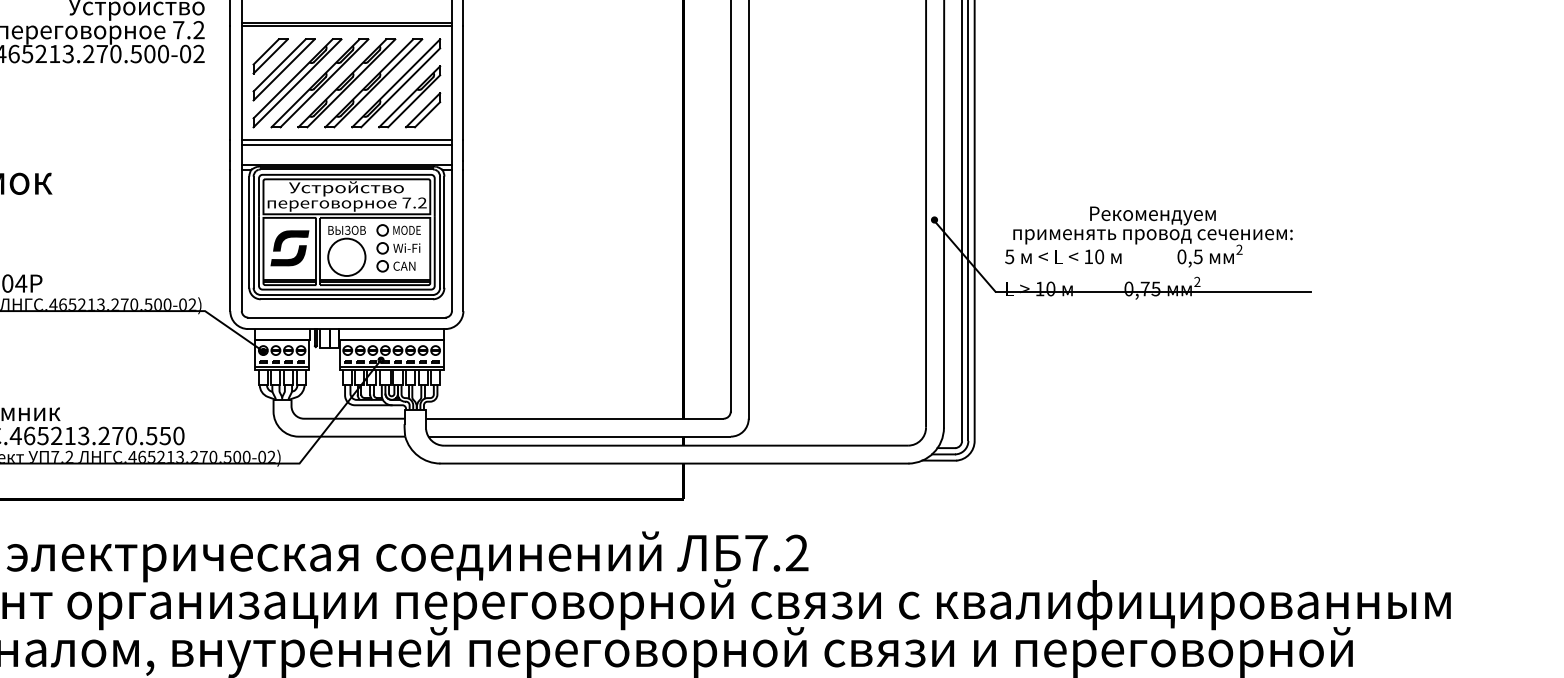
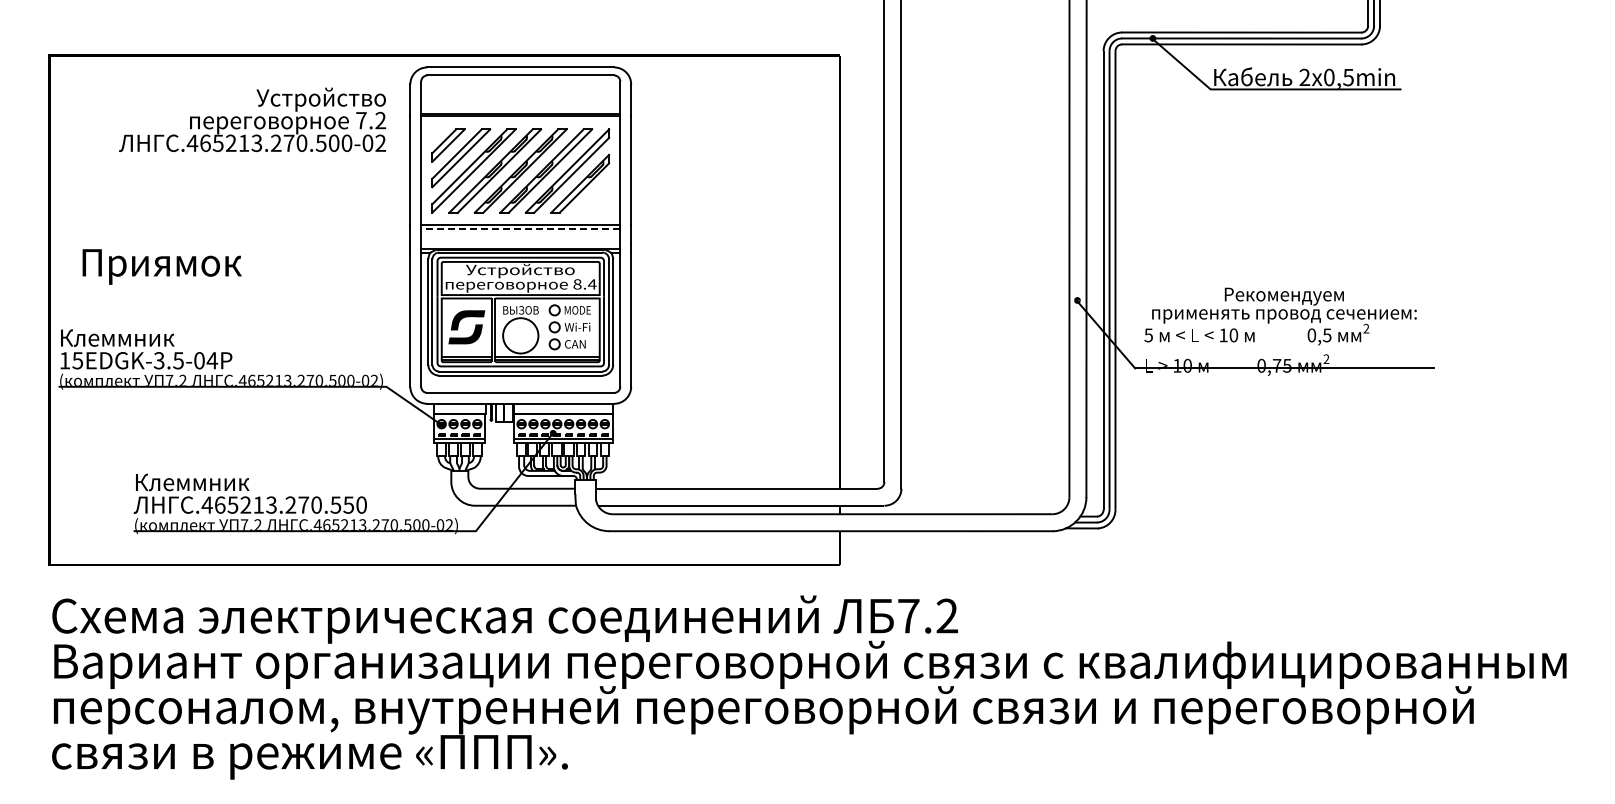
part: (422, 110) -> (592, 196), removed
line: (346, 145) -> (520, 229), solid -> dashed
text: (414, 203) -> (584, 284), 7.2 -> 8.4

